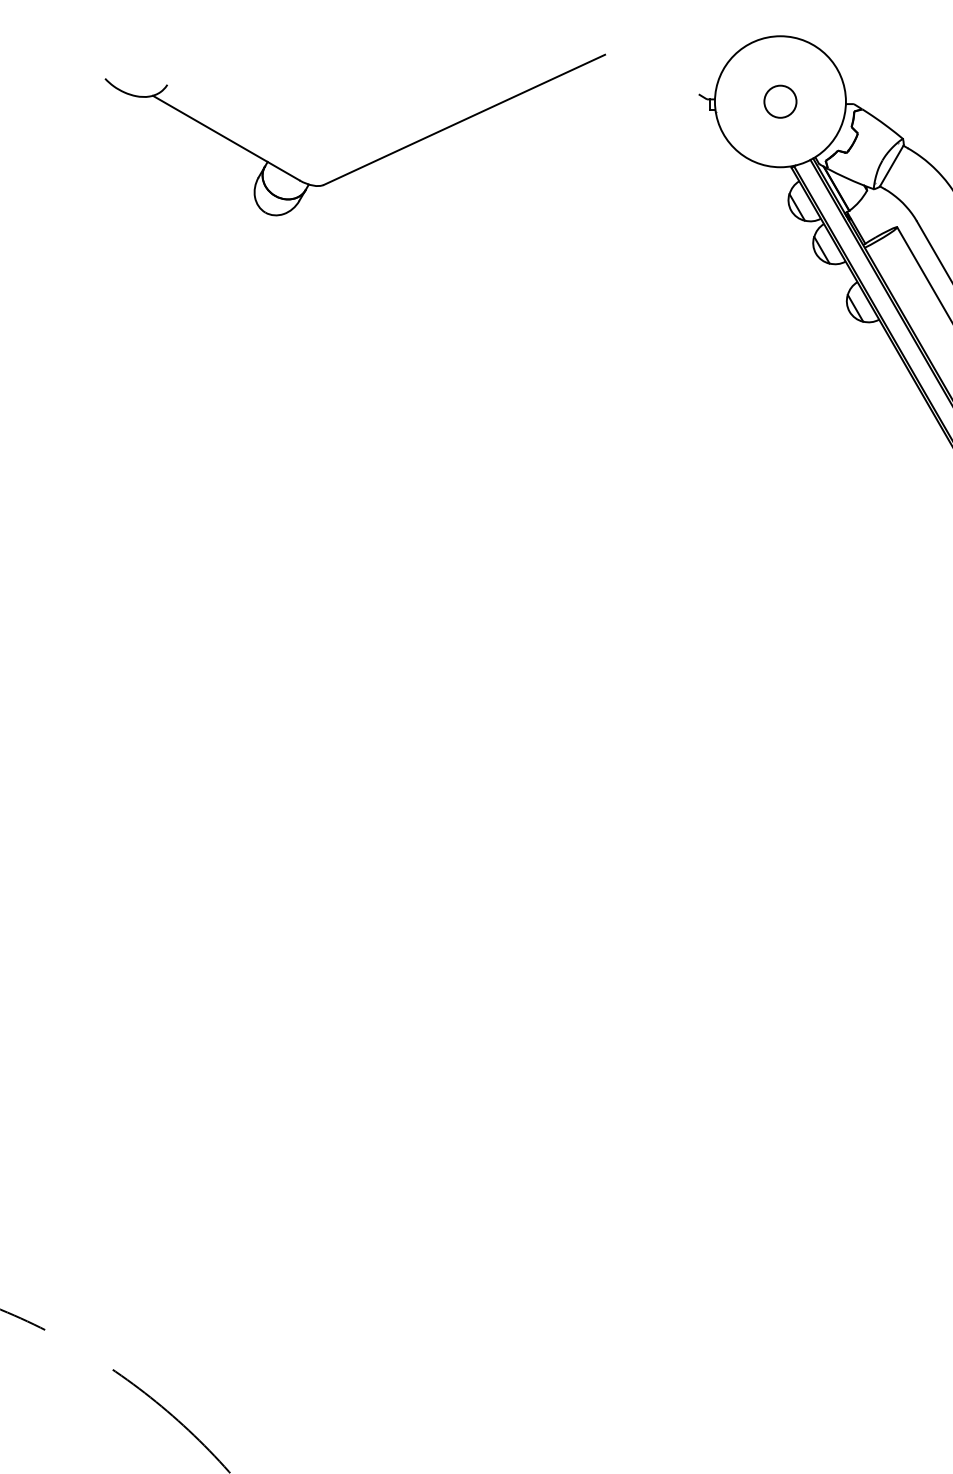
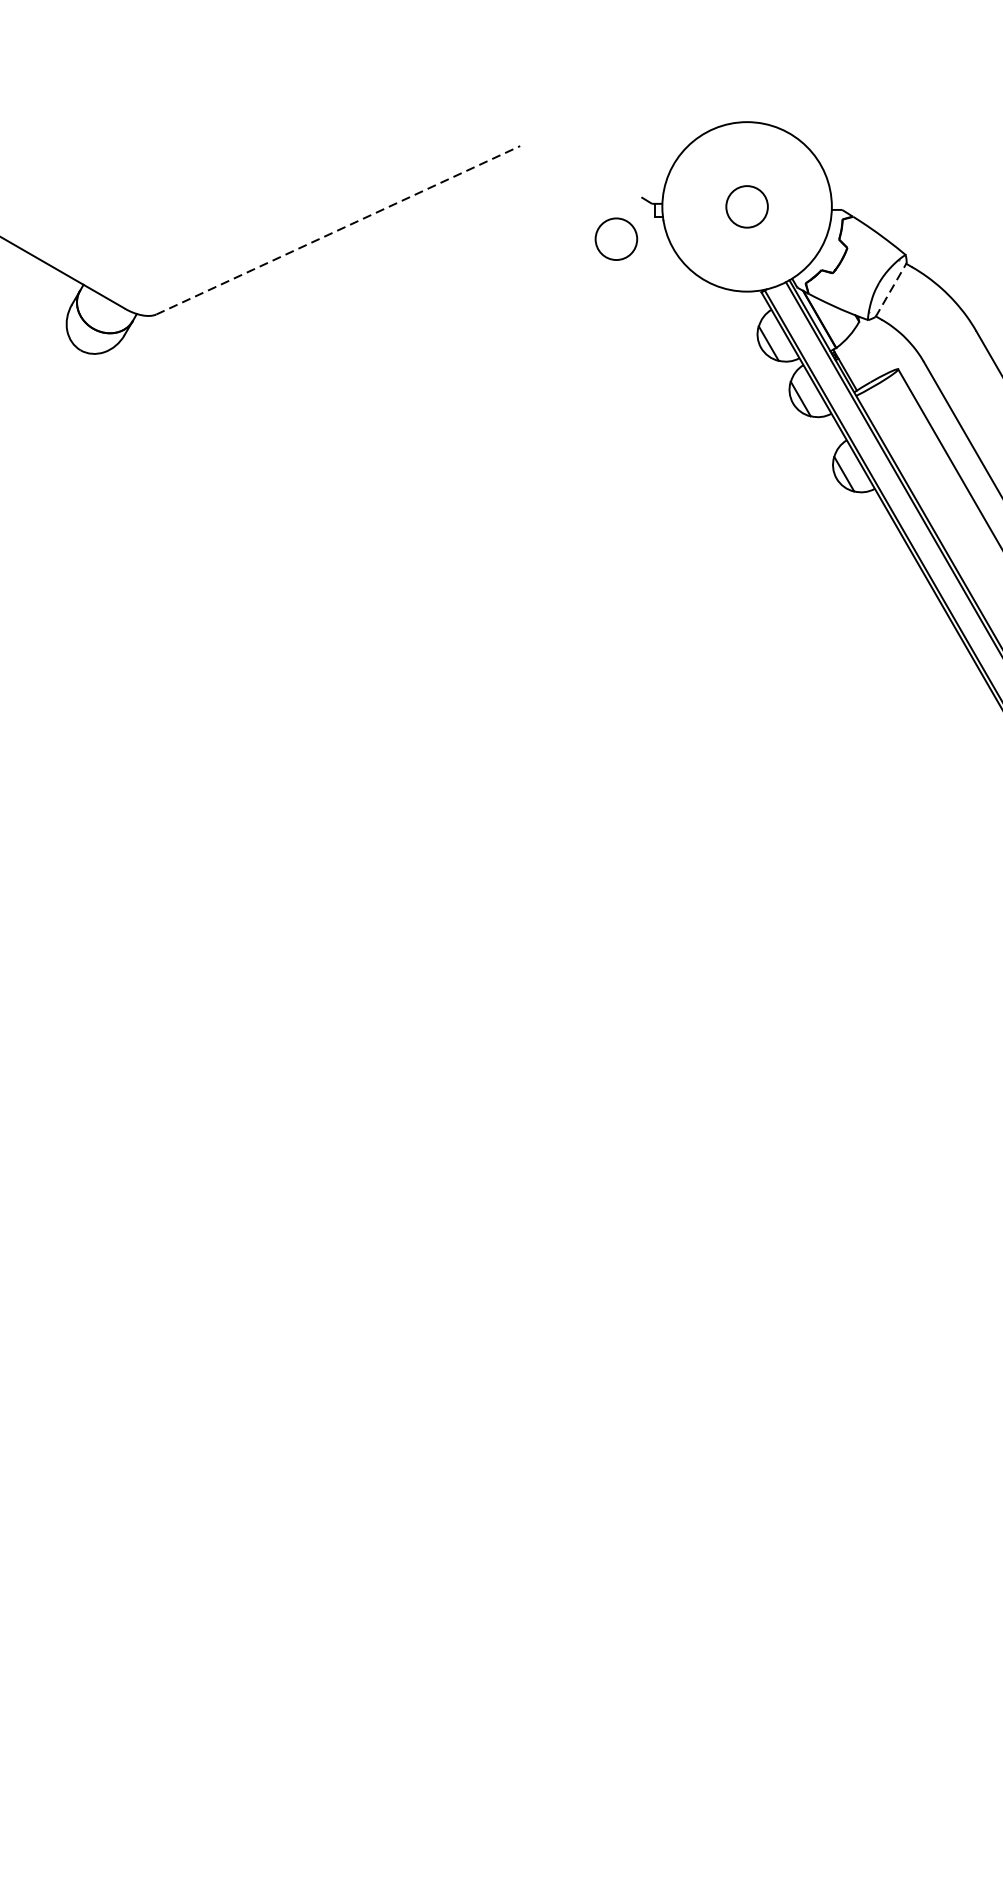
line: (464, 119) -> (338, 229), solid -> dashed
circle: (679, 126) -> (616, 238), added
line: (892, 165) -> (892, 289), solid -> dashed

